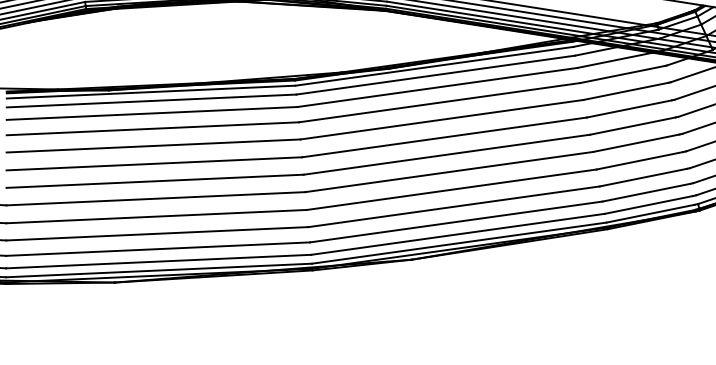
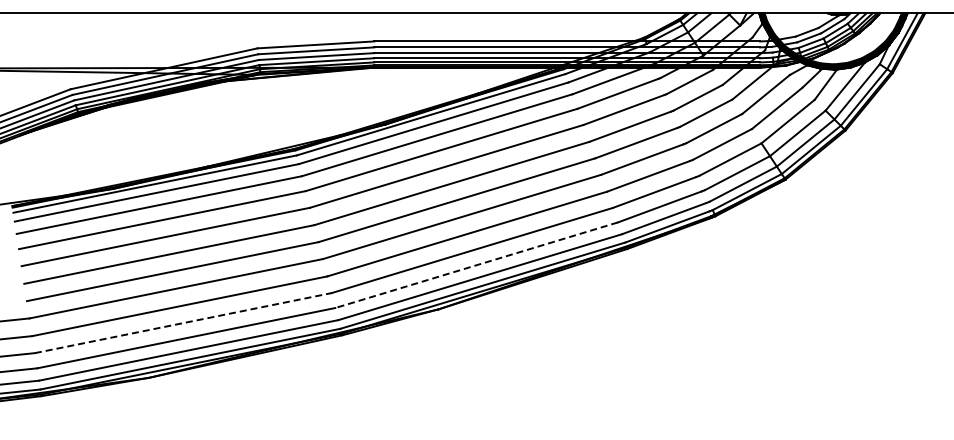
line: (456, 222) -> (476, 265), solid -> dashed
line: (157, 234) -> (183, 323), solid -> dashed

